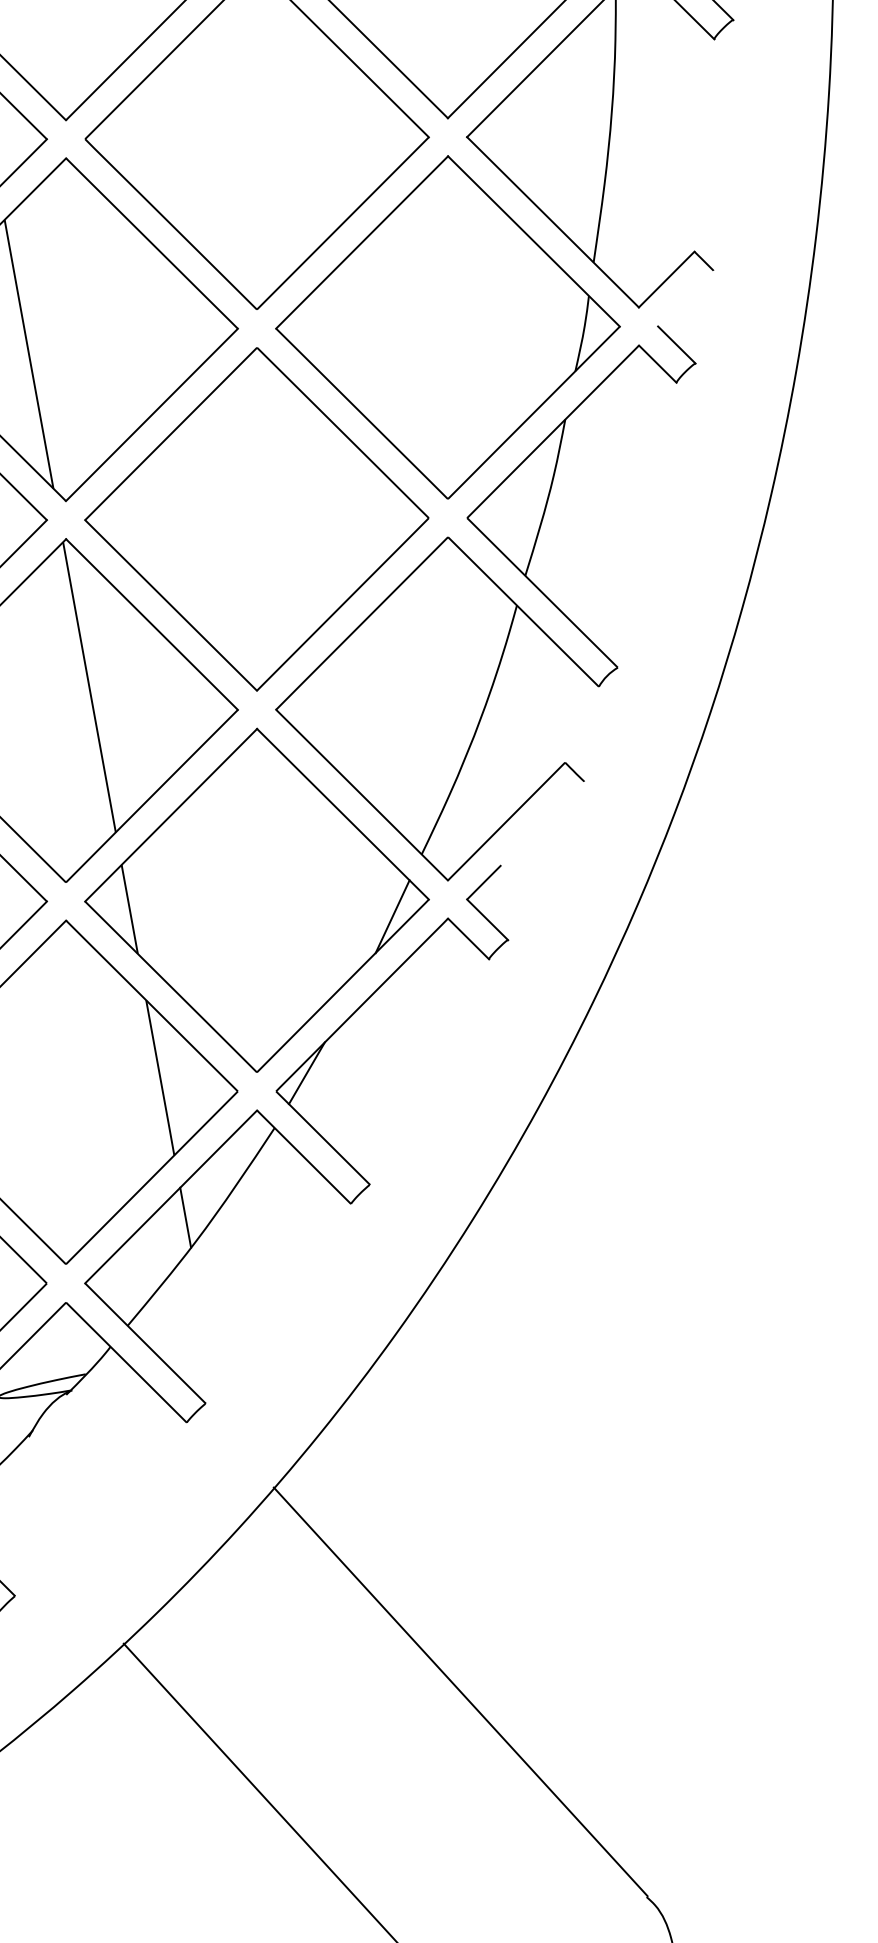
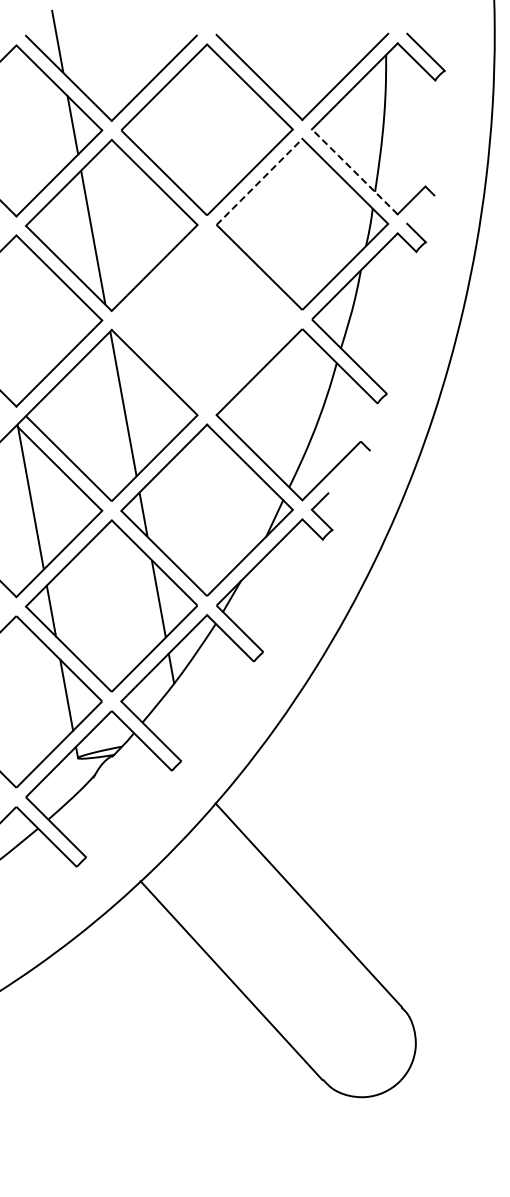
line: (552, 221) -> (354, 171), solid -> dashed
line: (362, 241) -> (259, 181), solid -> dashed
part: (255, 520) -> (206, 320), removed

